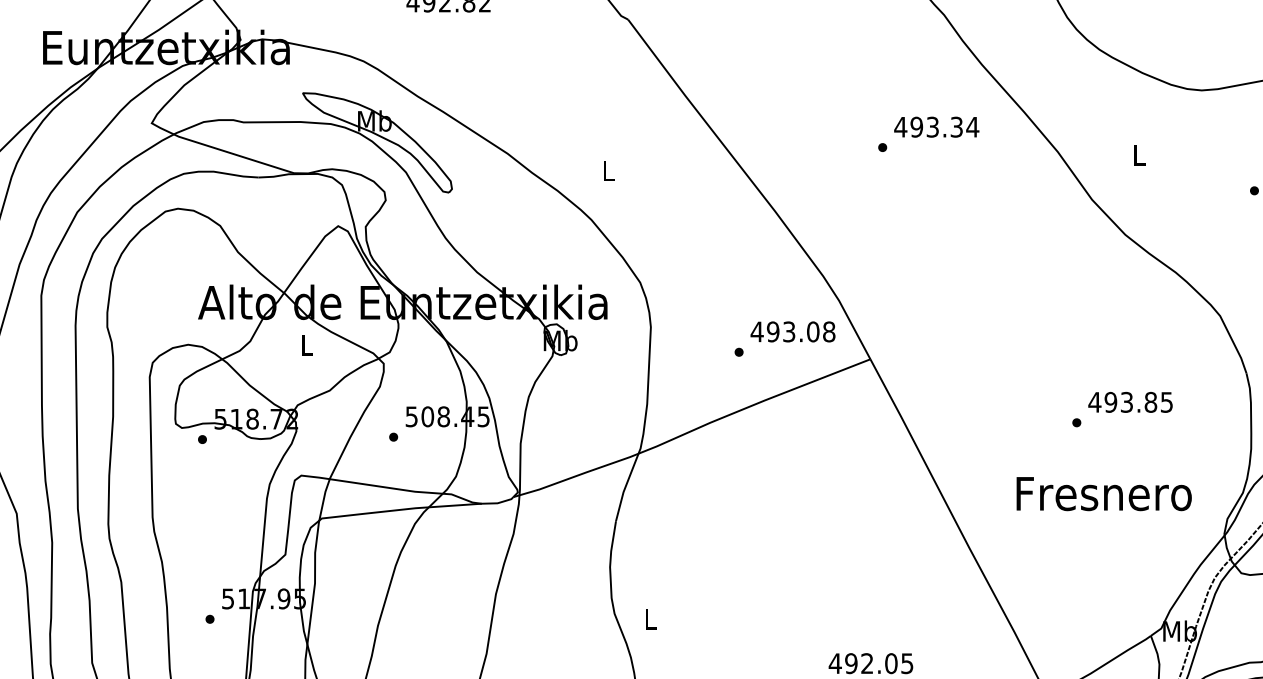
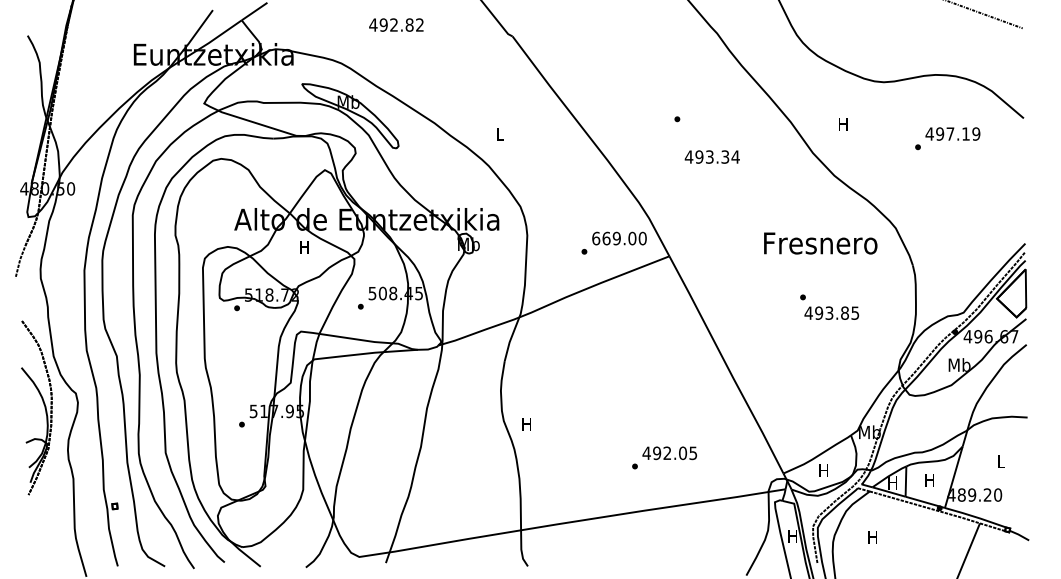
text: (935, 126) -> (711, 156), moved
text: (1139, 155) -> (843, 124), L -> H
text: (791, 331) -> (618, 238), 493.08 -> 669.00
text: (306, 345) -> (304, 247), L -> H
text: (1130, 401) -> (831, 312), moved
text: (1103, 493) -> (820, 243), moved
text: (649, 619) -> (526, 424), L -> H

